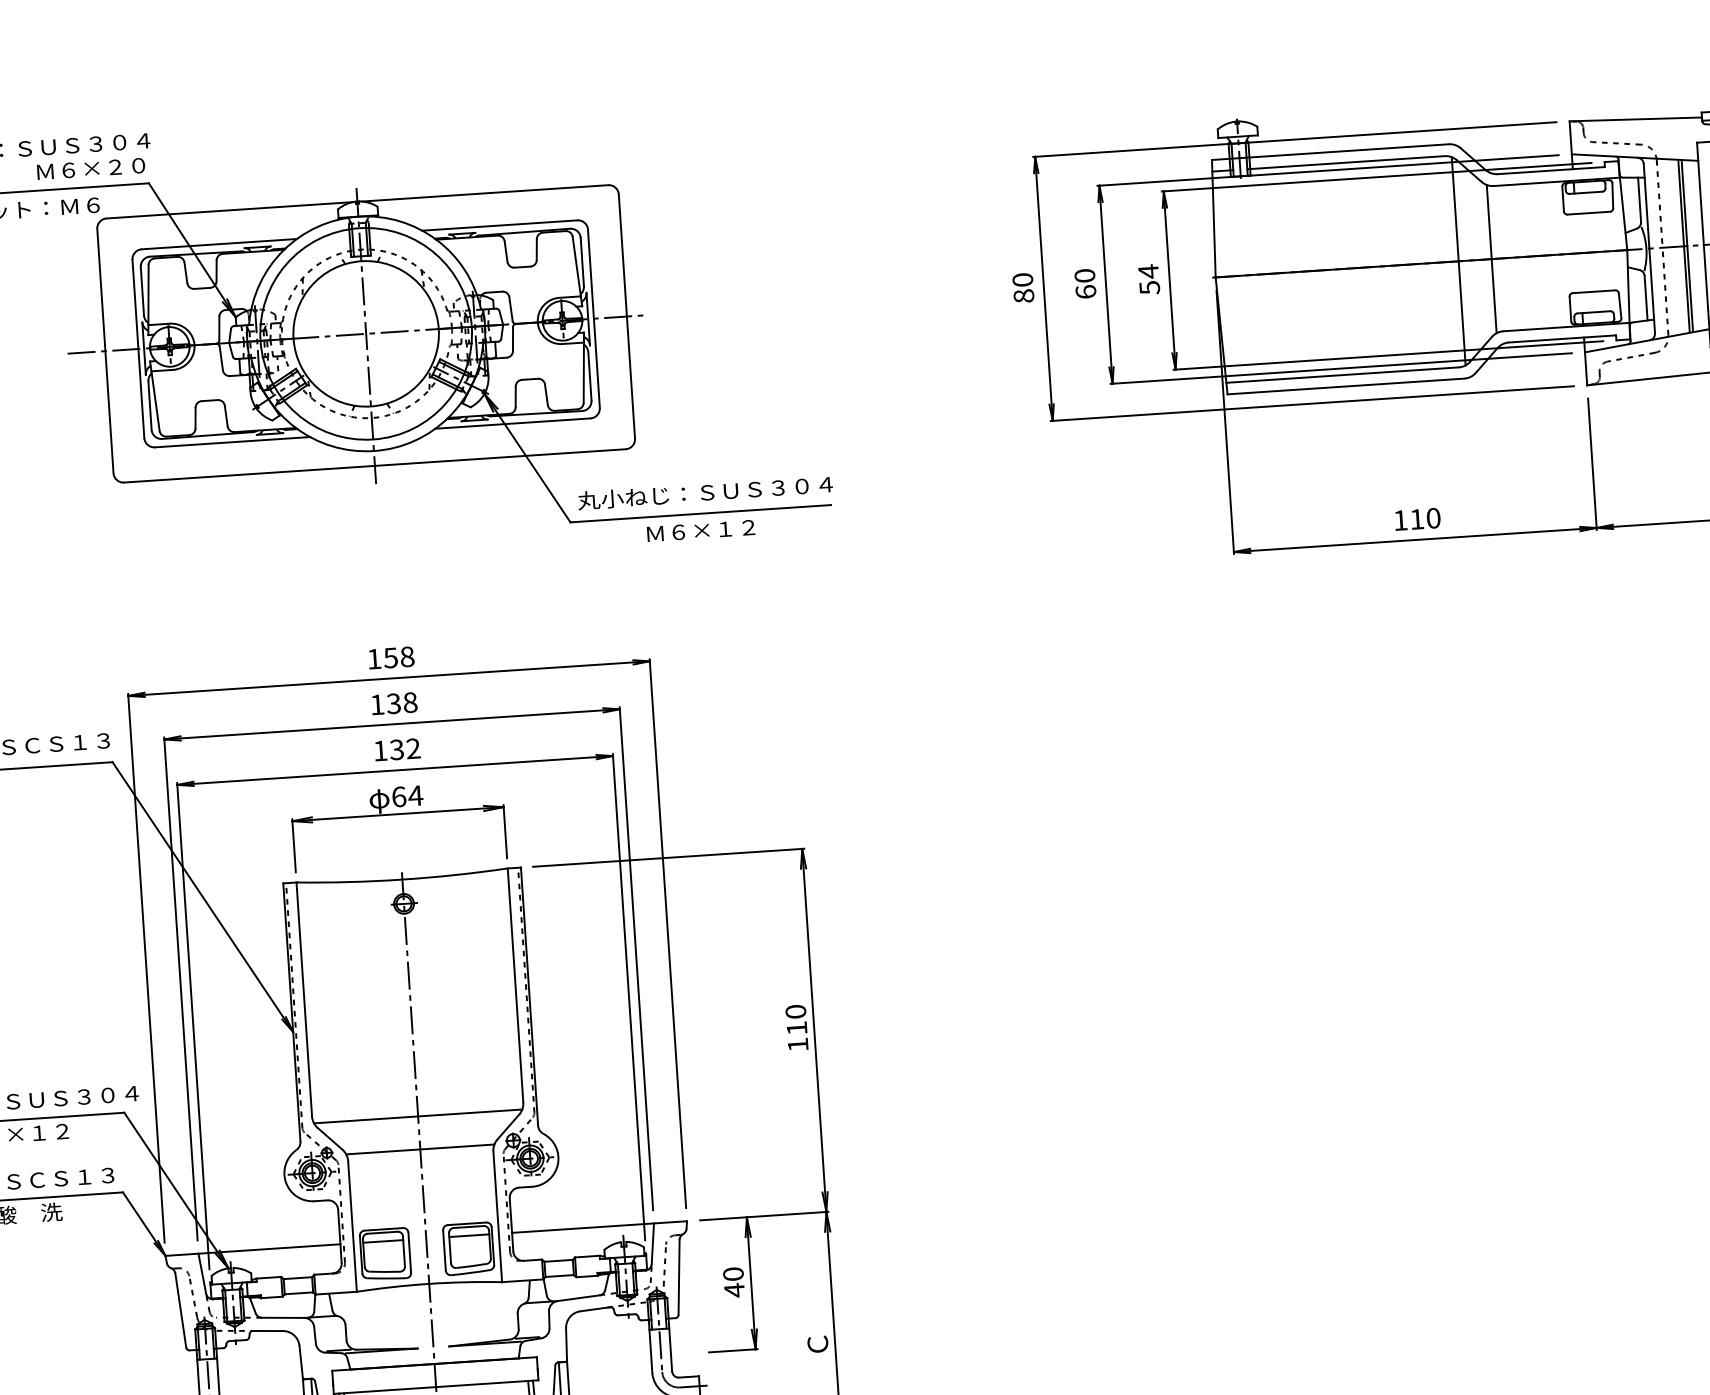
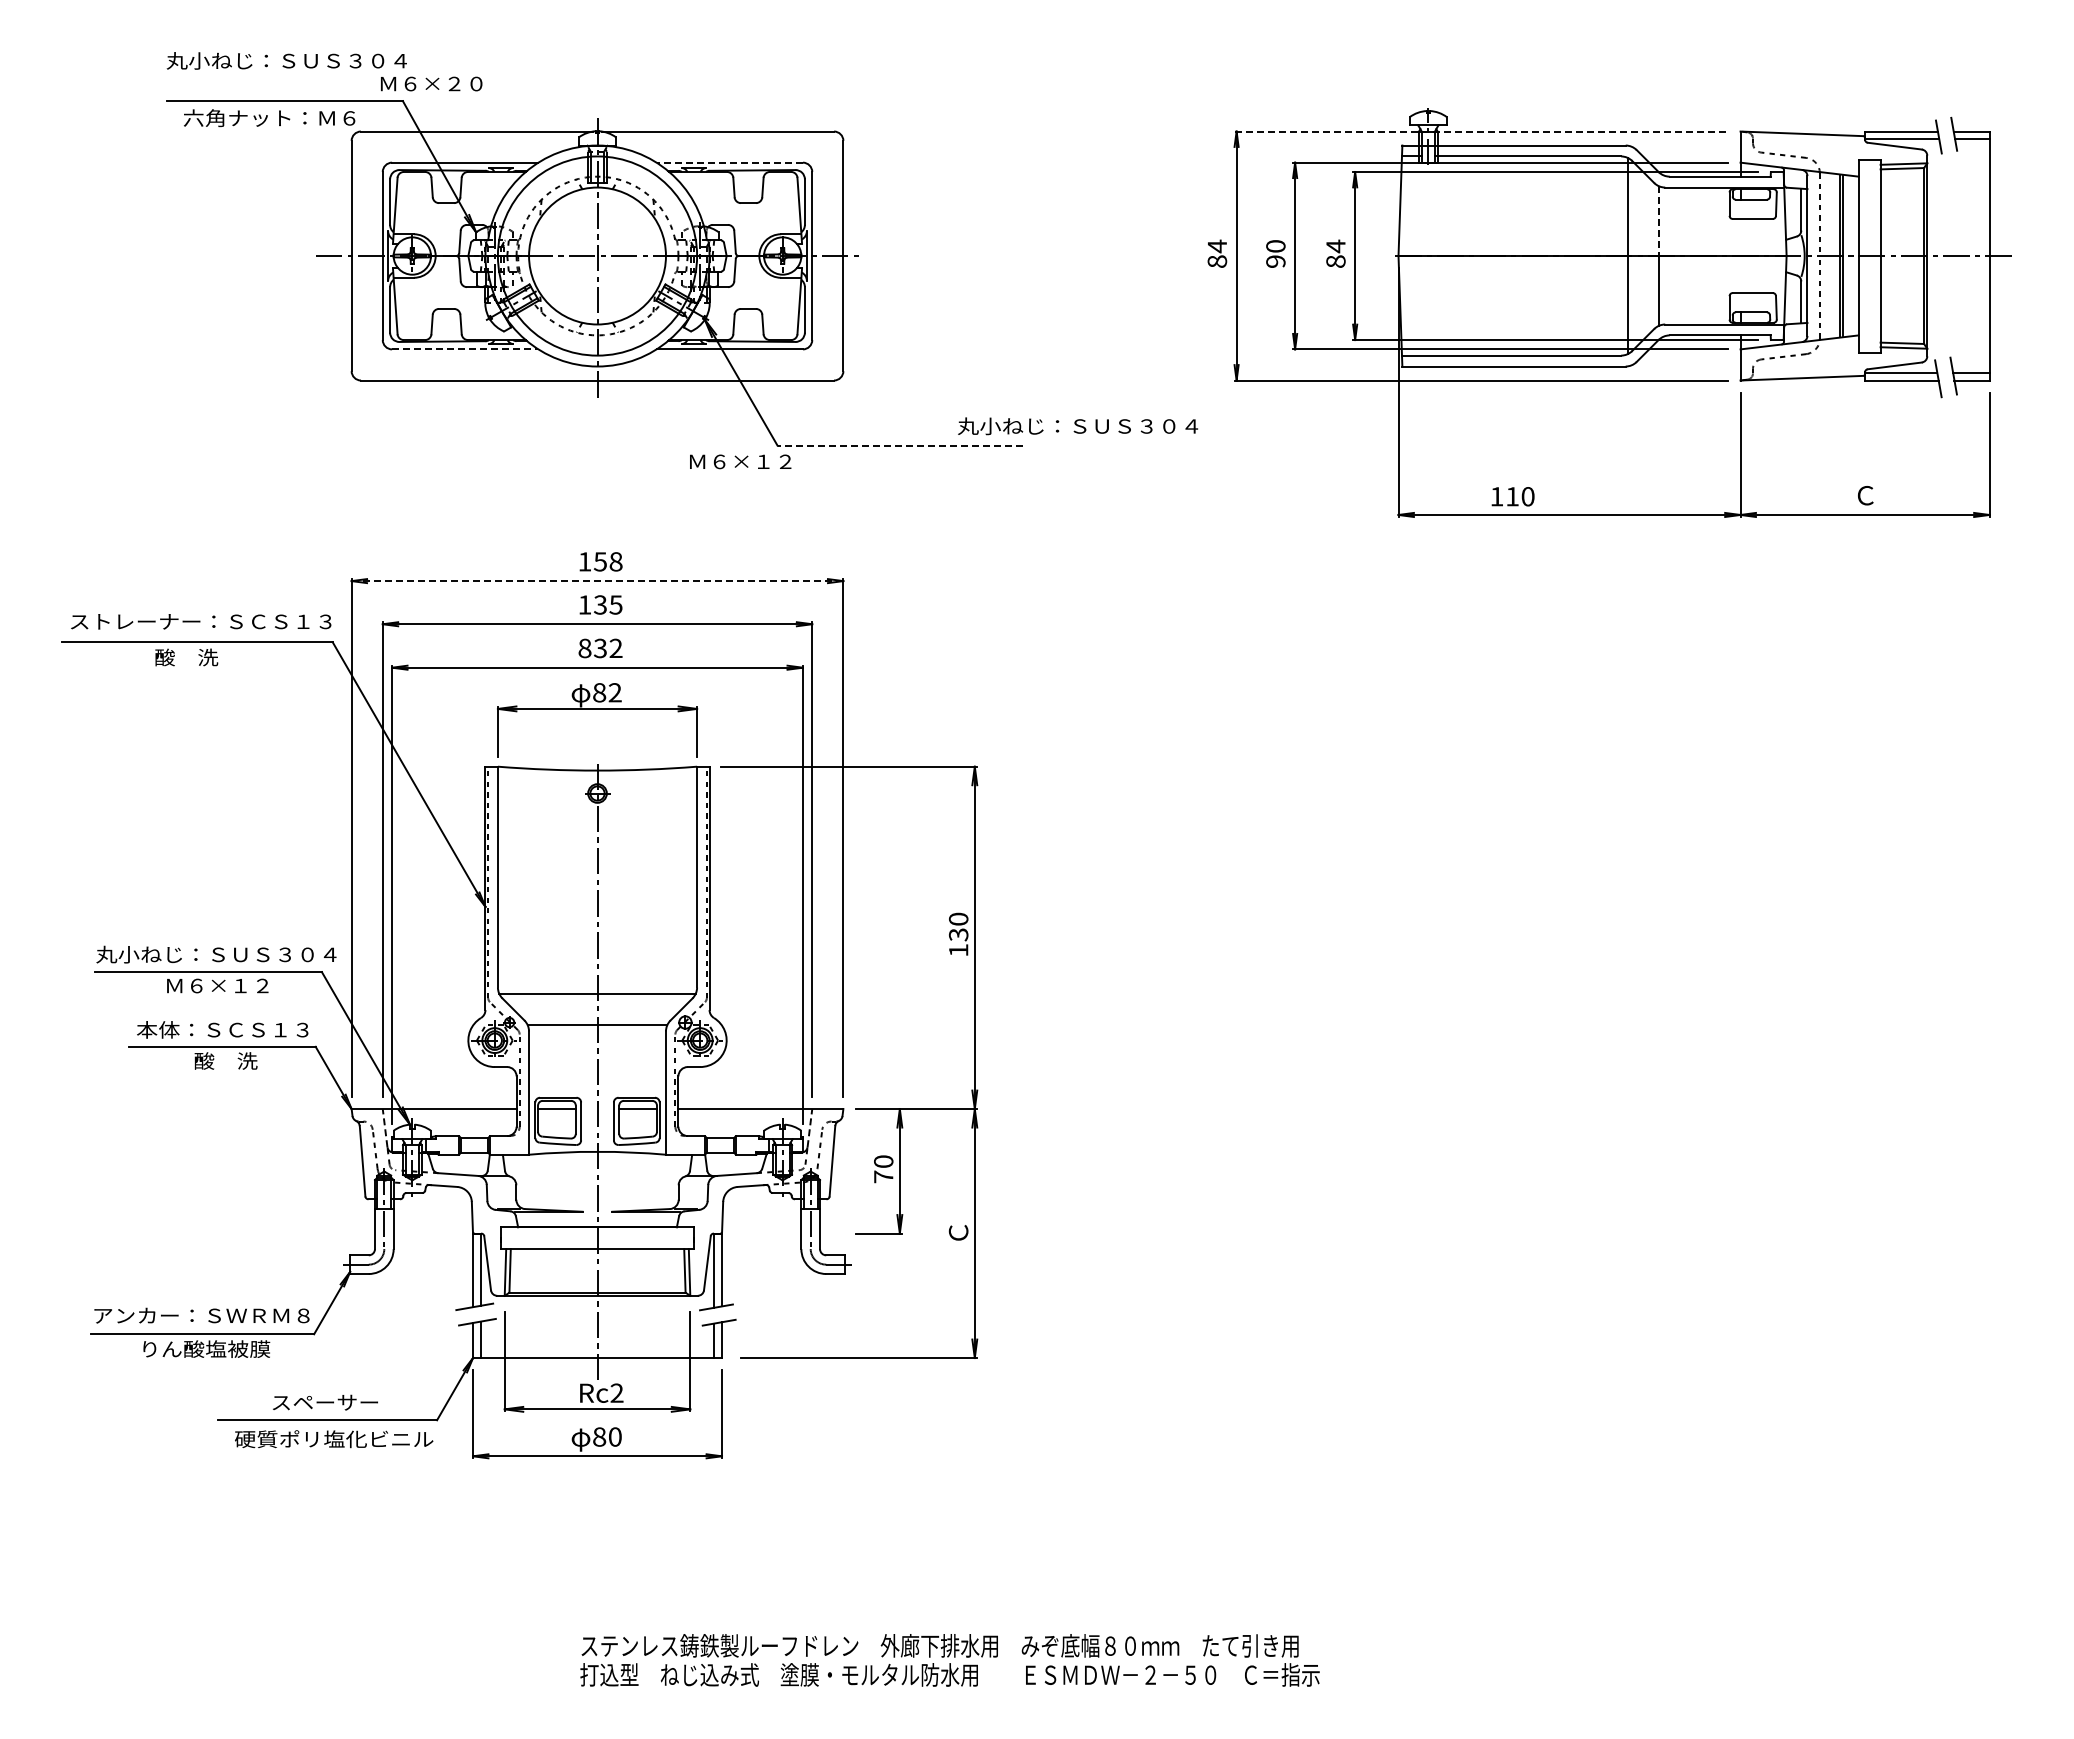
line: (1294, 139) -> (1481, 131), solid -> dashed
text: (90, 168) -> (431, 83), moved
line: (1488, 222) -> (1658, 221), solid -> dashed
line: (499, 225) -> (729, 162), solid -> dashed
text: (1023, 280) -> (1217, 246), 80 -> 84
text: (1149, 287) -> (1335, 261), 54 -> 84
text: (1085, 291) -> (1275, 261), 60 -> 90
line: (232, 442) -> (465, 349), solid -> dashed
text: (704, 492) -> (1077, 426), moved
line: (700, 513) -> (900, 445), solid -> dashed
text: (1417, 519) -> (1512, 496), moved
text: (700, 530) -> (740, 461), moved
line: (389, 679) -> (597, 581), solid -> dashed
text: (409, 702) -> (615, 604), 138 -> 135
text: (380, 751) -> (584, 648), 132 -> 832
text: (407, 796) -> (607, 692), 64 -> 82
text: (796, 1028) -> (958, 934), 110 -> 130
line: (652, 1243) -> (809, 1127), solid -> dashed
line: (202, 1273) -> (385, 1127), solid -> dashed
text: (734, 1289) -> (883, 1176), 40 -> 70

